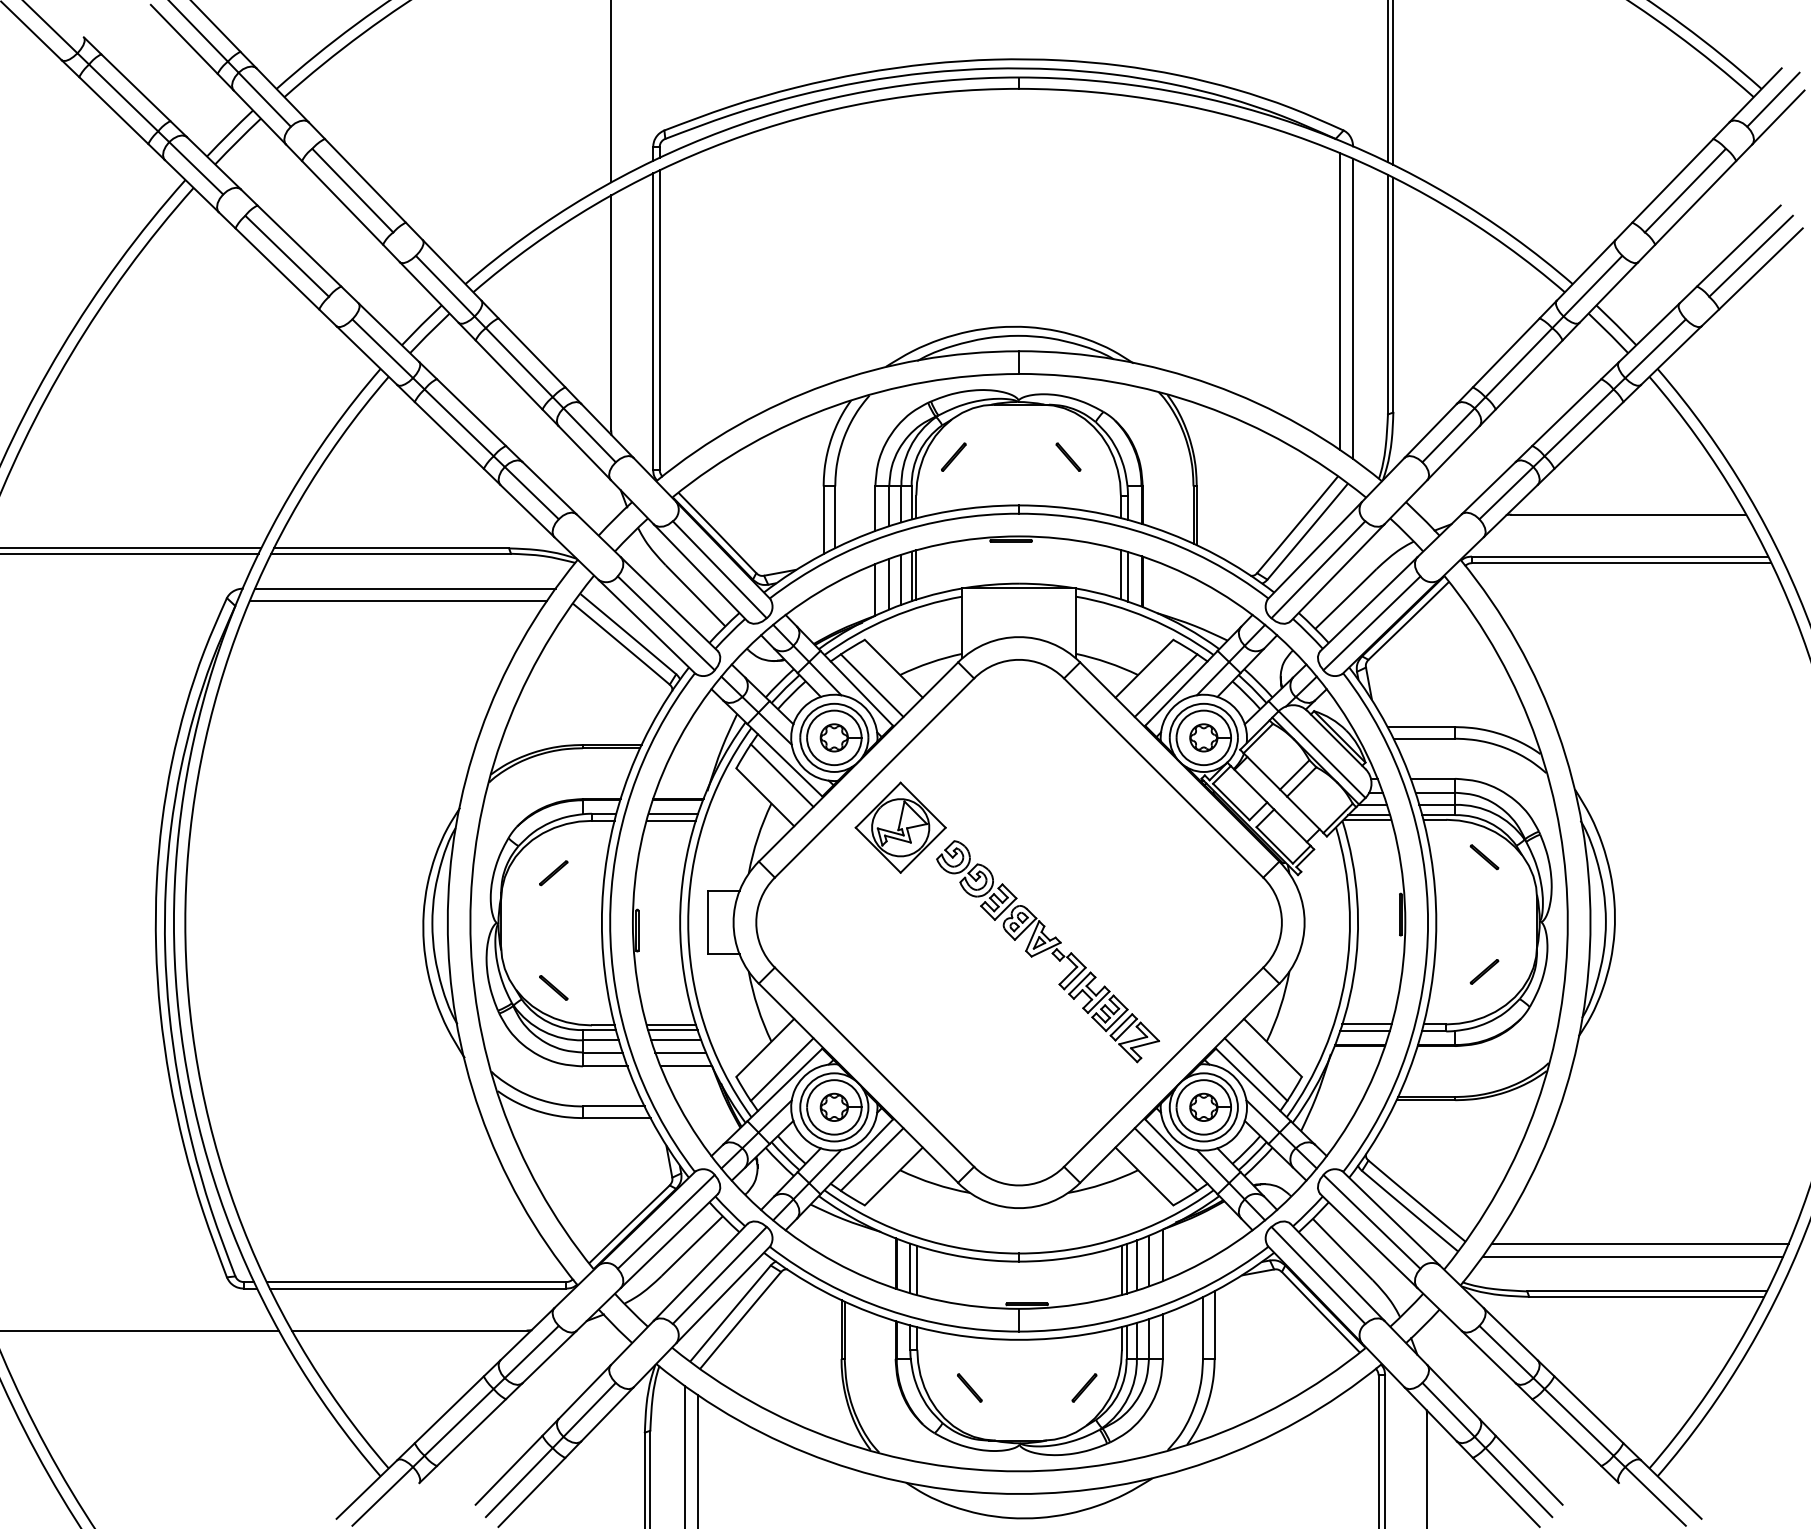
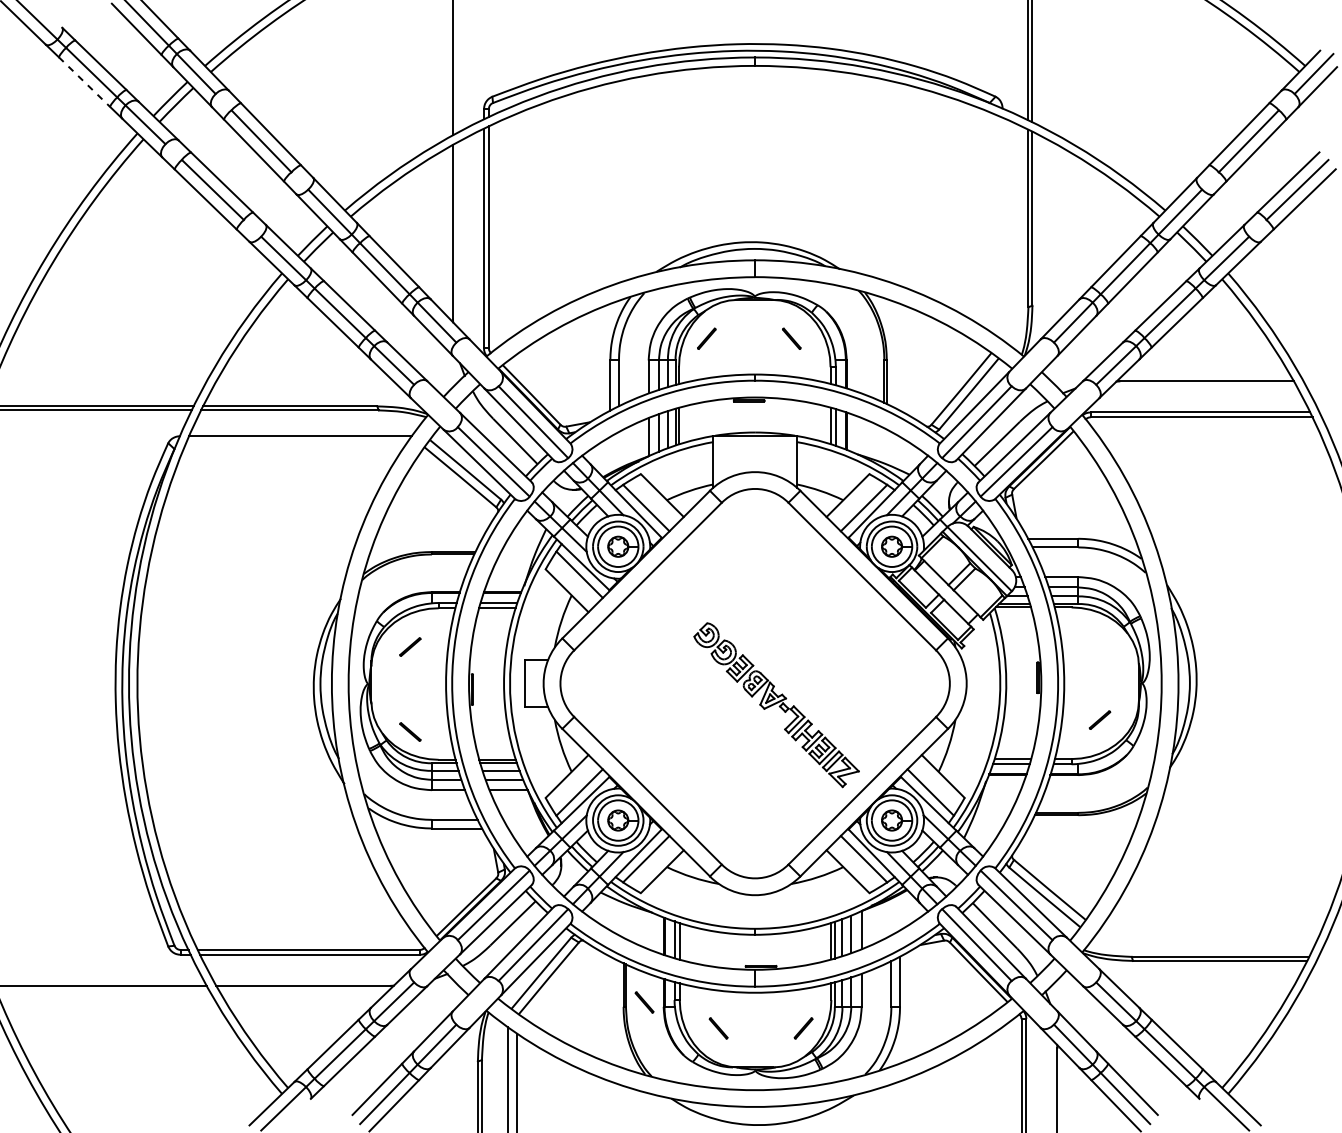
line: (114, 110) -> (84, 81), solid -> dashed
line: (1340, 301) -> (993, 223), removed
line: (1353, 308) -> (1002, 228), removed
line: (397, 601) -> (294, 445), removed
part: (900, 827) -> (667, 613), removed
part: (1484, 857) -> (1099, 635), removed
line: (1639, 1243) -> (1214, 921), removed
line: (1632, 1256) -> (1209, 931), removed
part: (869, 1352) -> (644, 1002), added

